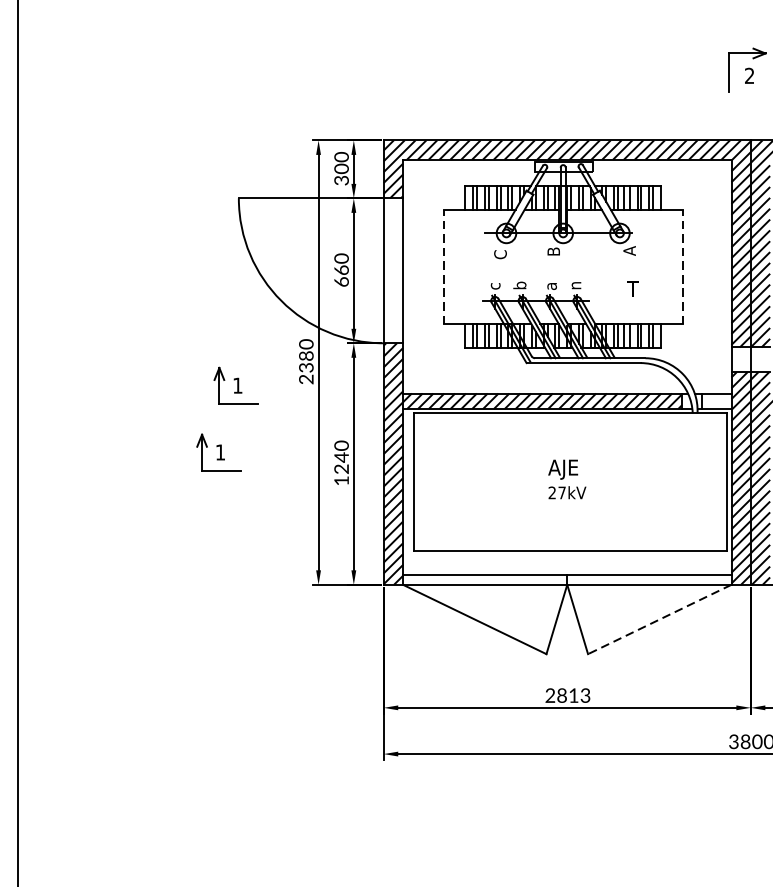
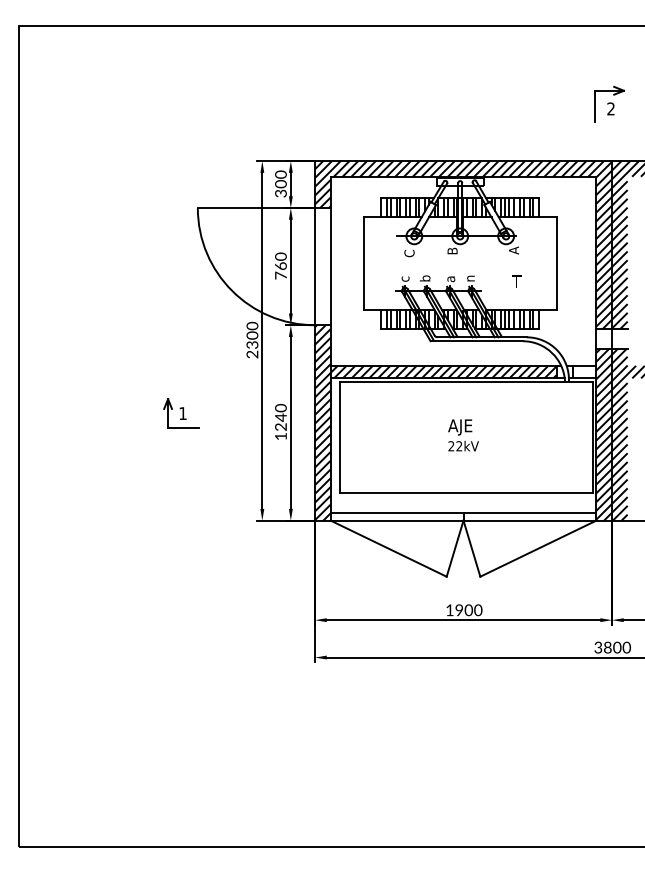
line: (443, 266) -> (363, 263), dashed -> solid
line: (682, 266) -> (556, 263), dashed -> solid
text: (341, 281) -> (280, 275), 660 -> 760
text: (306, 355) -> (252, 335), 2380 -> 2300
part: (235, 385) -> (195, 359), removed
text: (562, 493) -> (459, 446), 27kV -> 22kV
line: (658, 619) -> (537, 548), dashed -> solid
text: (568, 695) -> (464, 610), 2813 -> 1900

